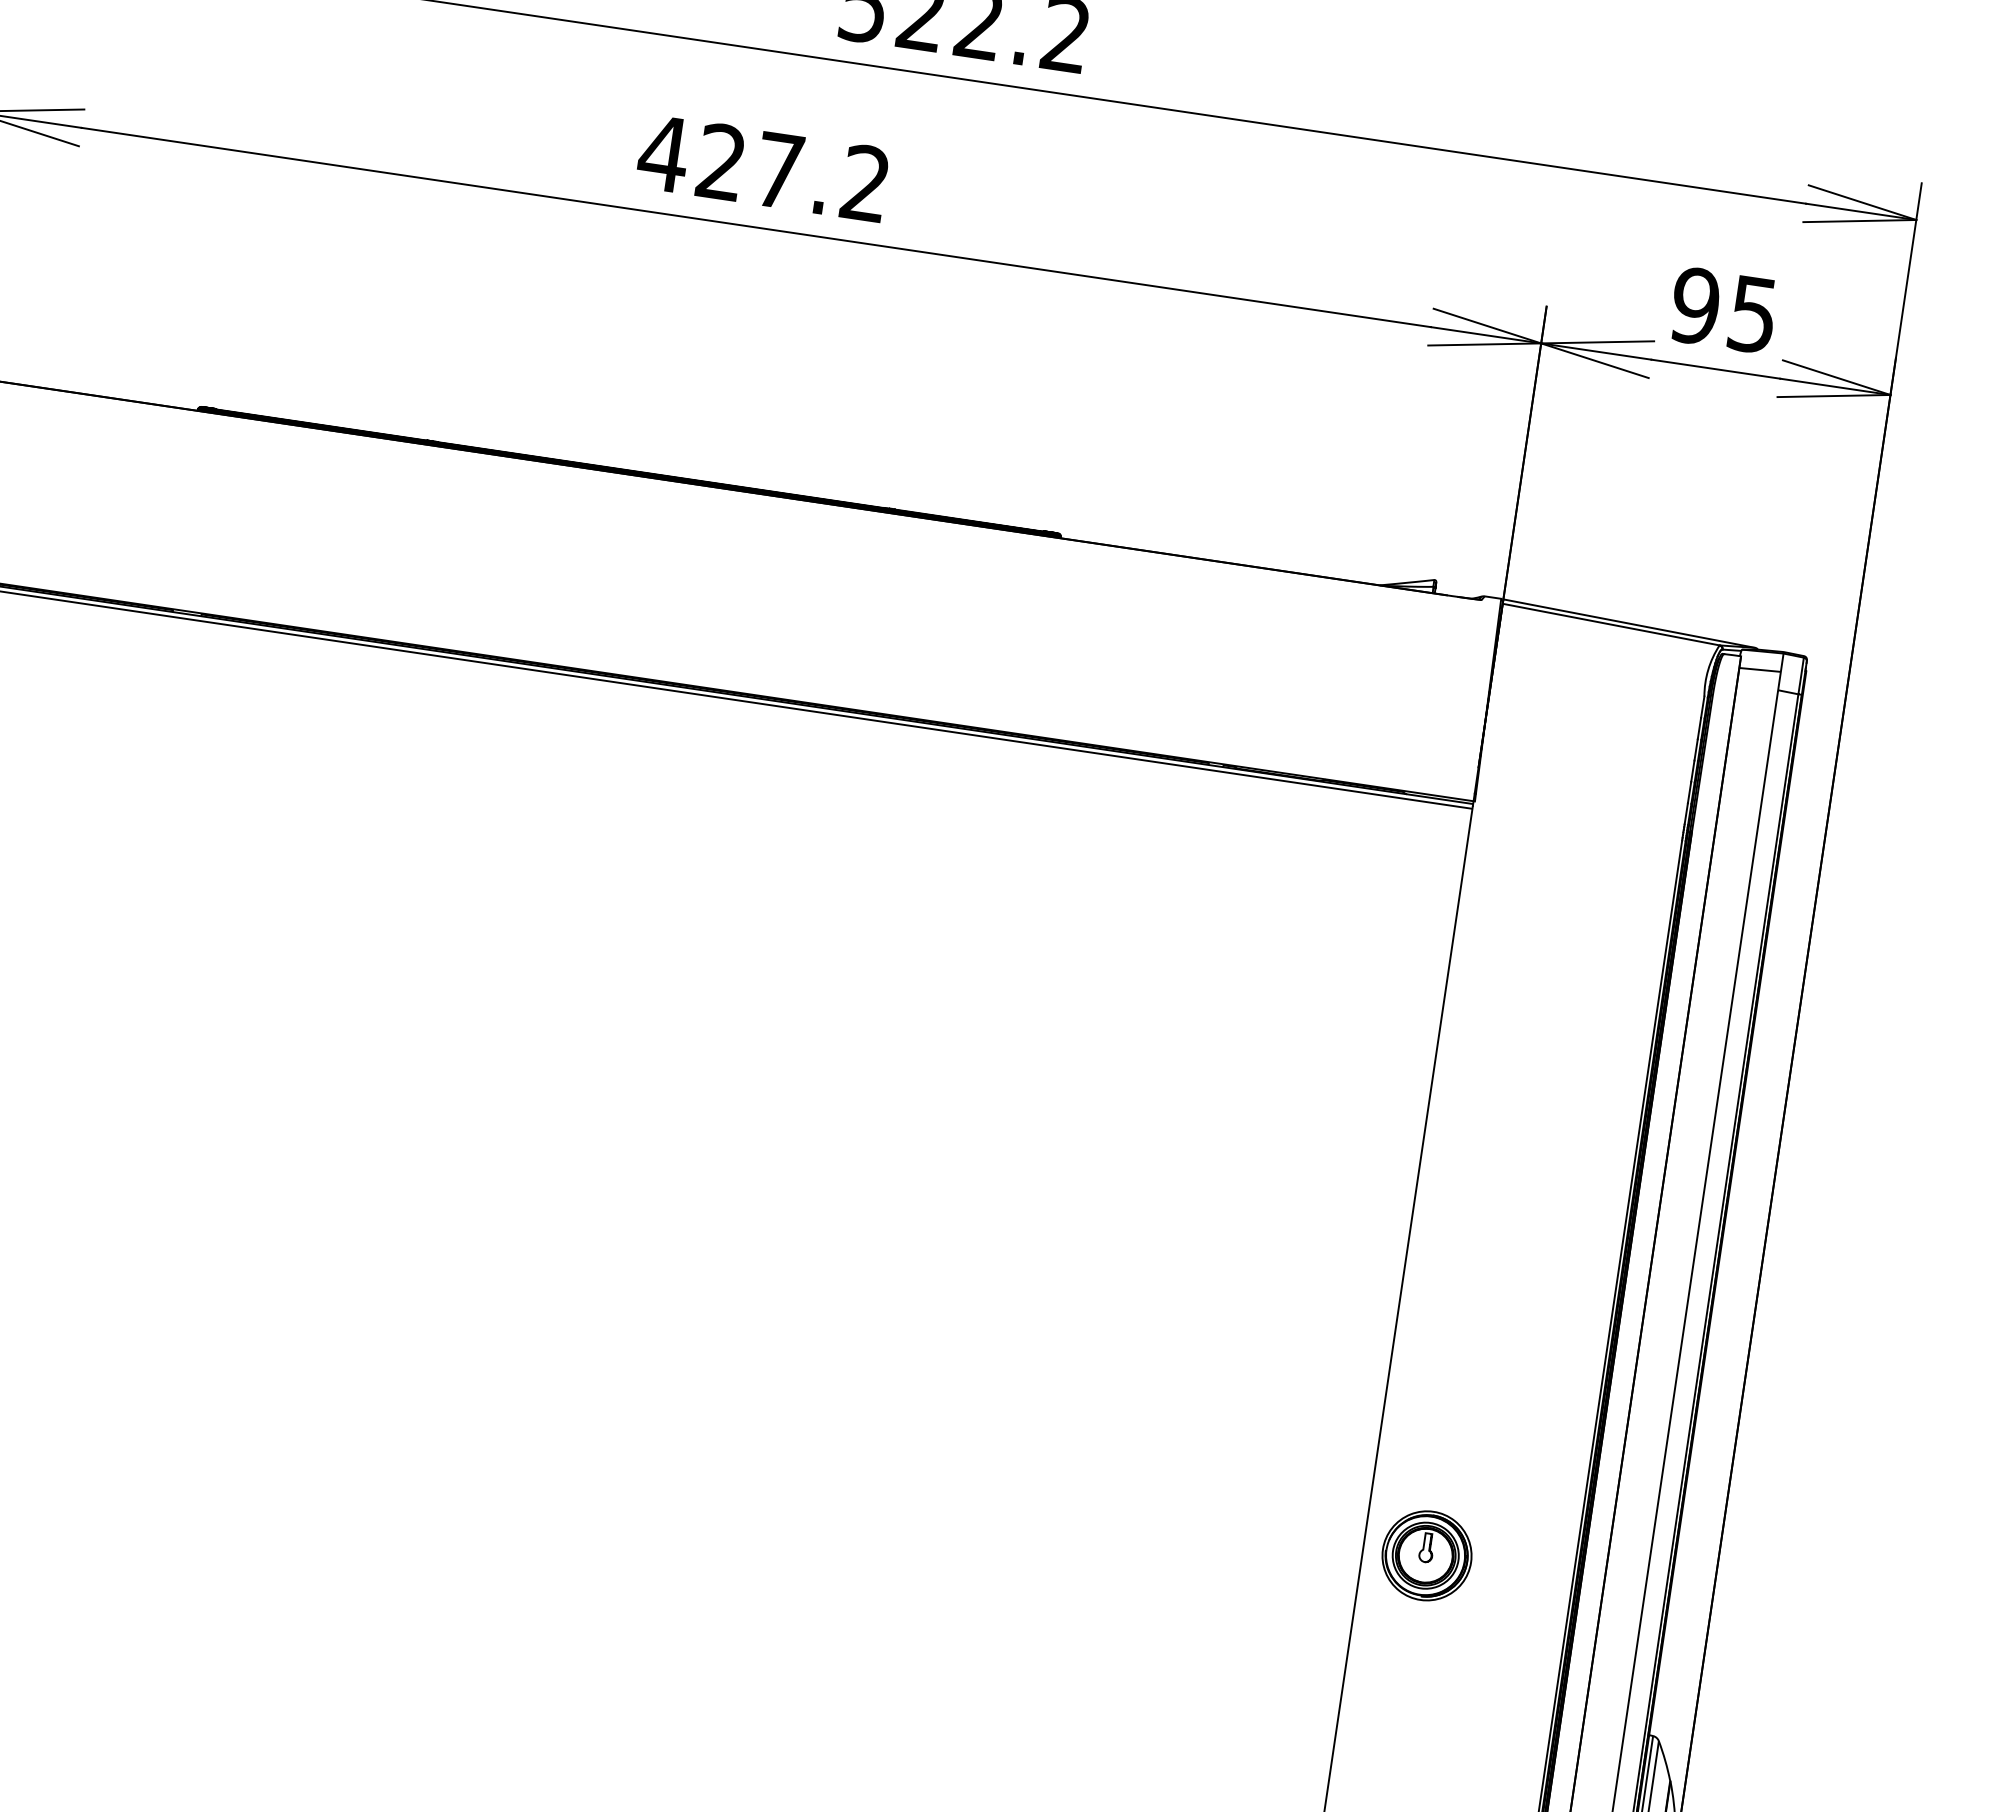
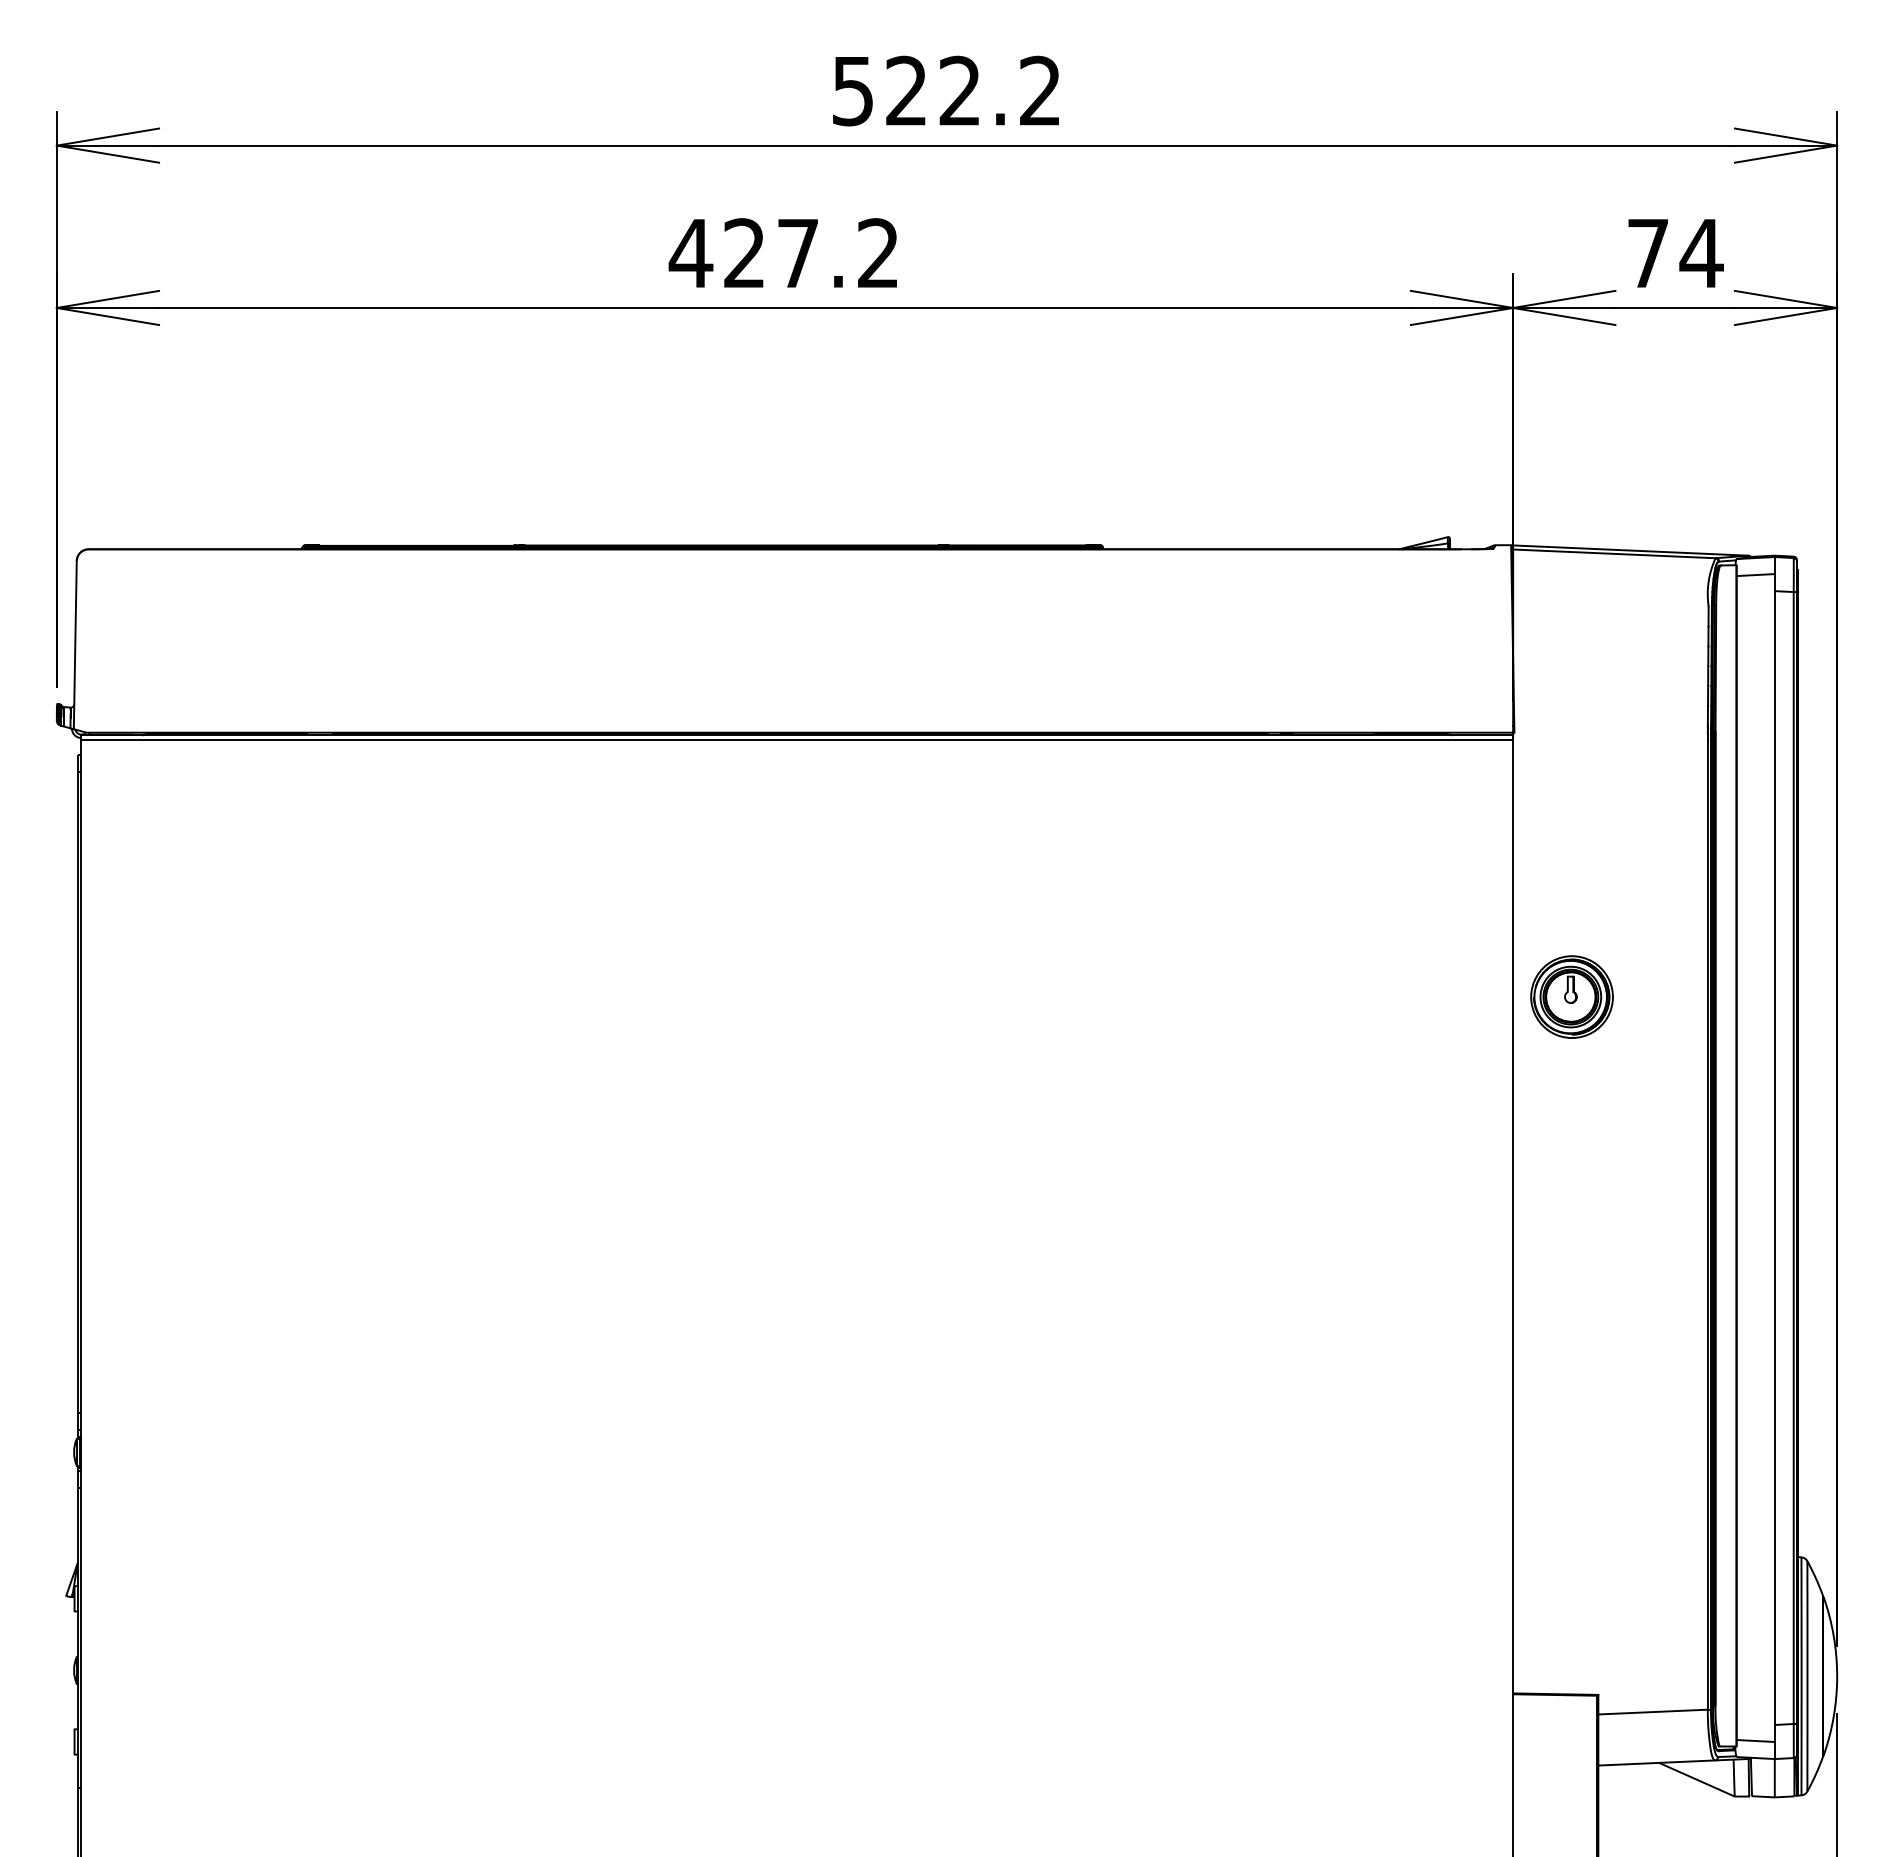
text: (1724, 310) -> (1675, 253), 95 -> 74
part: (1426, 1555) -> (1571, 996), moved

